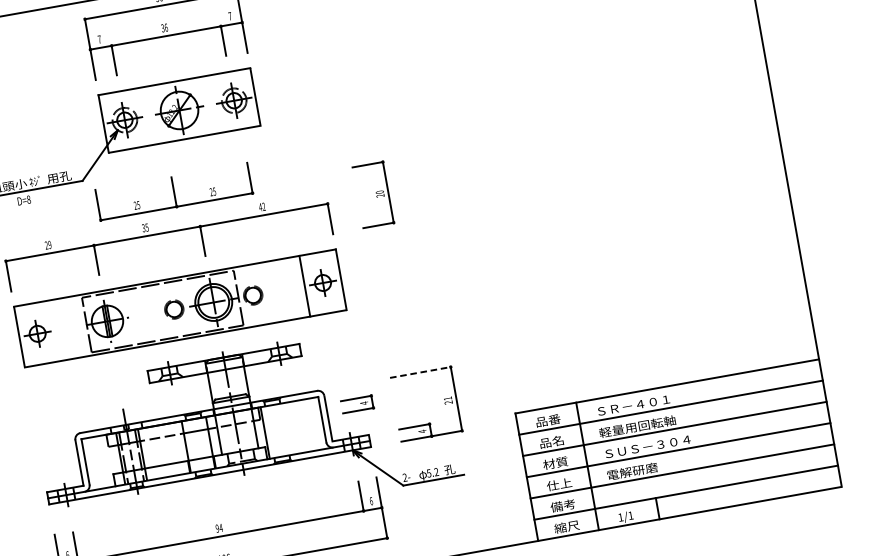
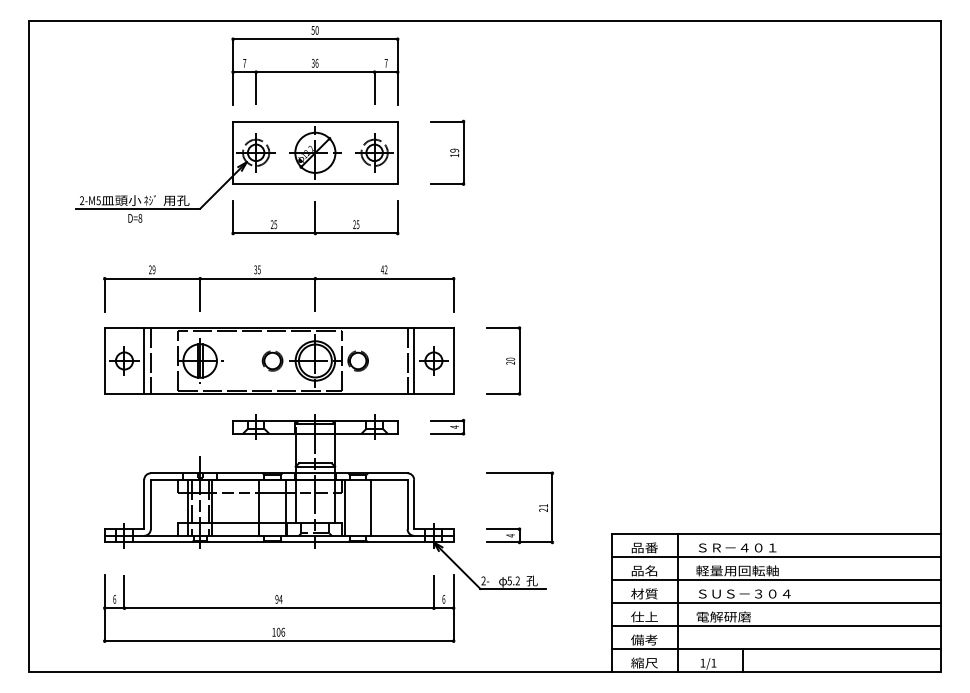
part: (301, 88) -> (447, 152), added
part: (174, 192) -> (315, 217), moved
part: (373, 194) -> (503, 360), moved
line: (298, 286) -> (407, 360), added
line: (61, 329) -> (150, 360), added
line: (56, 330) -> (144, 360), added
line: (420, 372) -> (519, 473), dashed -> solid
part: (357, 403) -> (447, 426), moved
line: (289, 428) -> (371, 507), added

